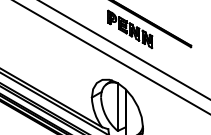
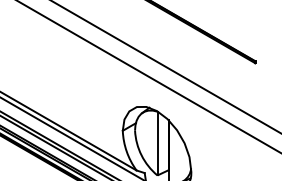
part: (129, 29) -> (173, 39), removed

